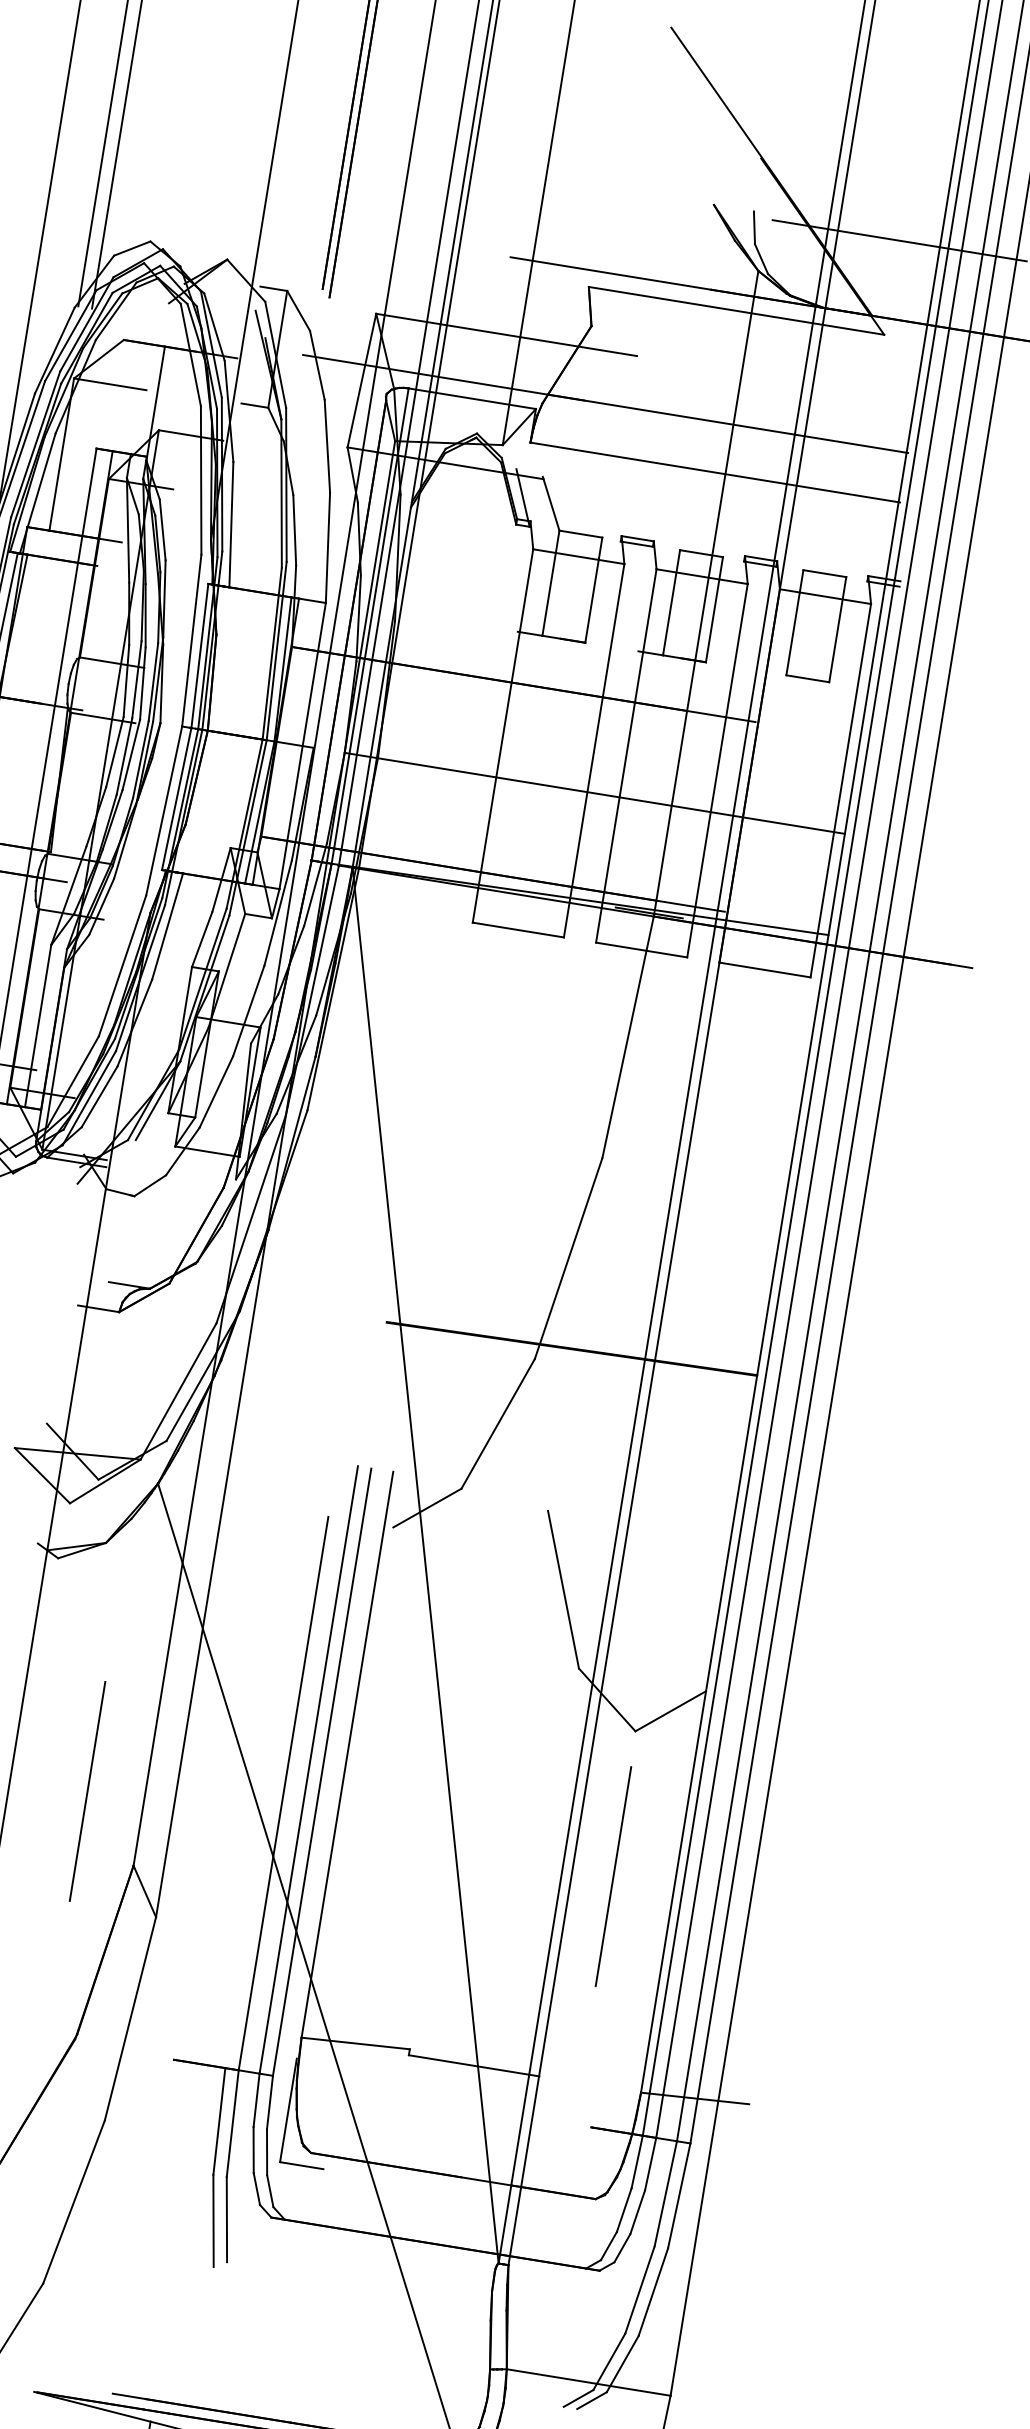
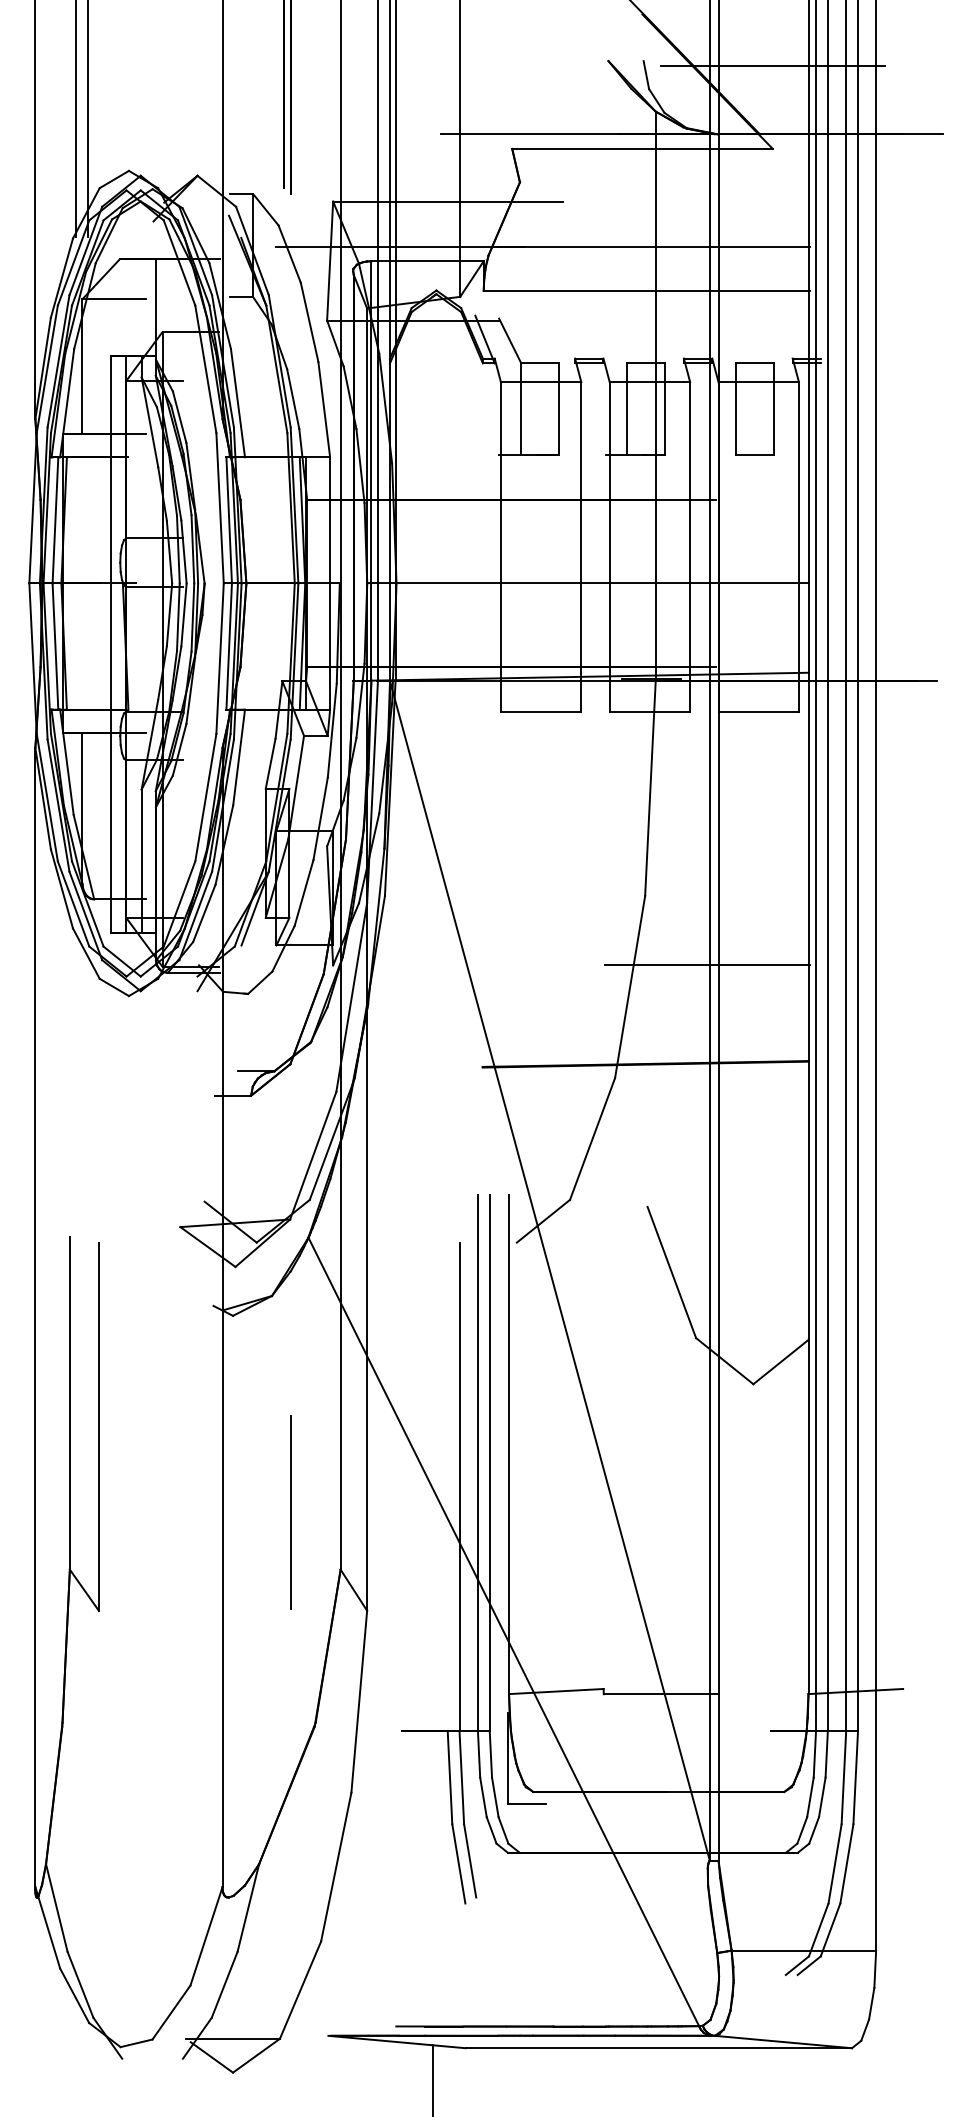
line: (660, 1248) -> (707, 965), added
line: (613, 1876) -> (754, 1512), removed

